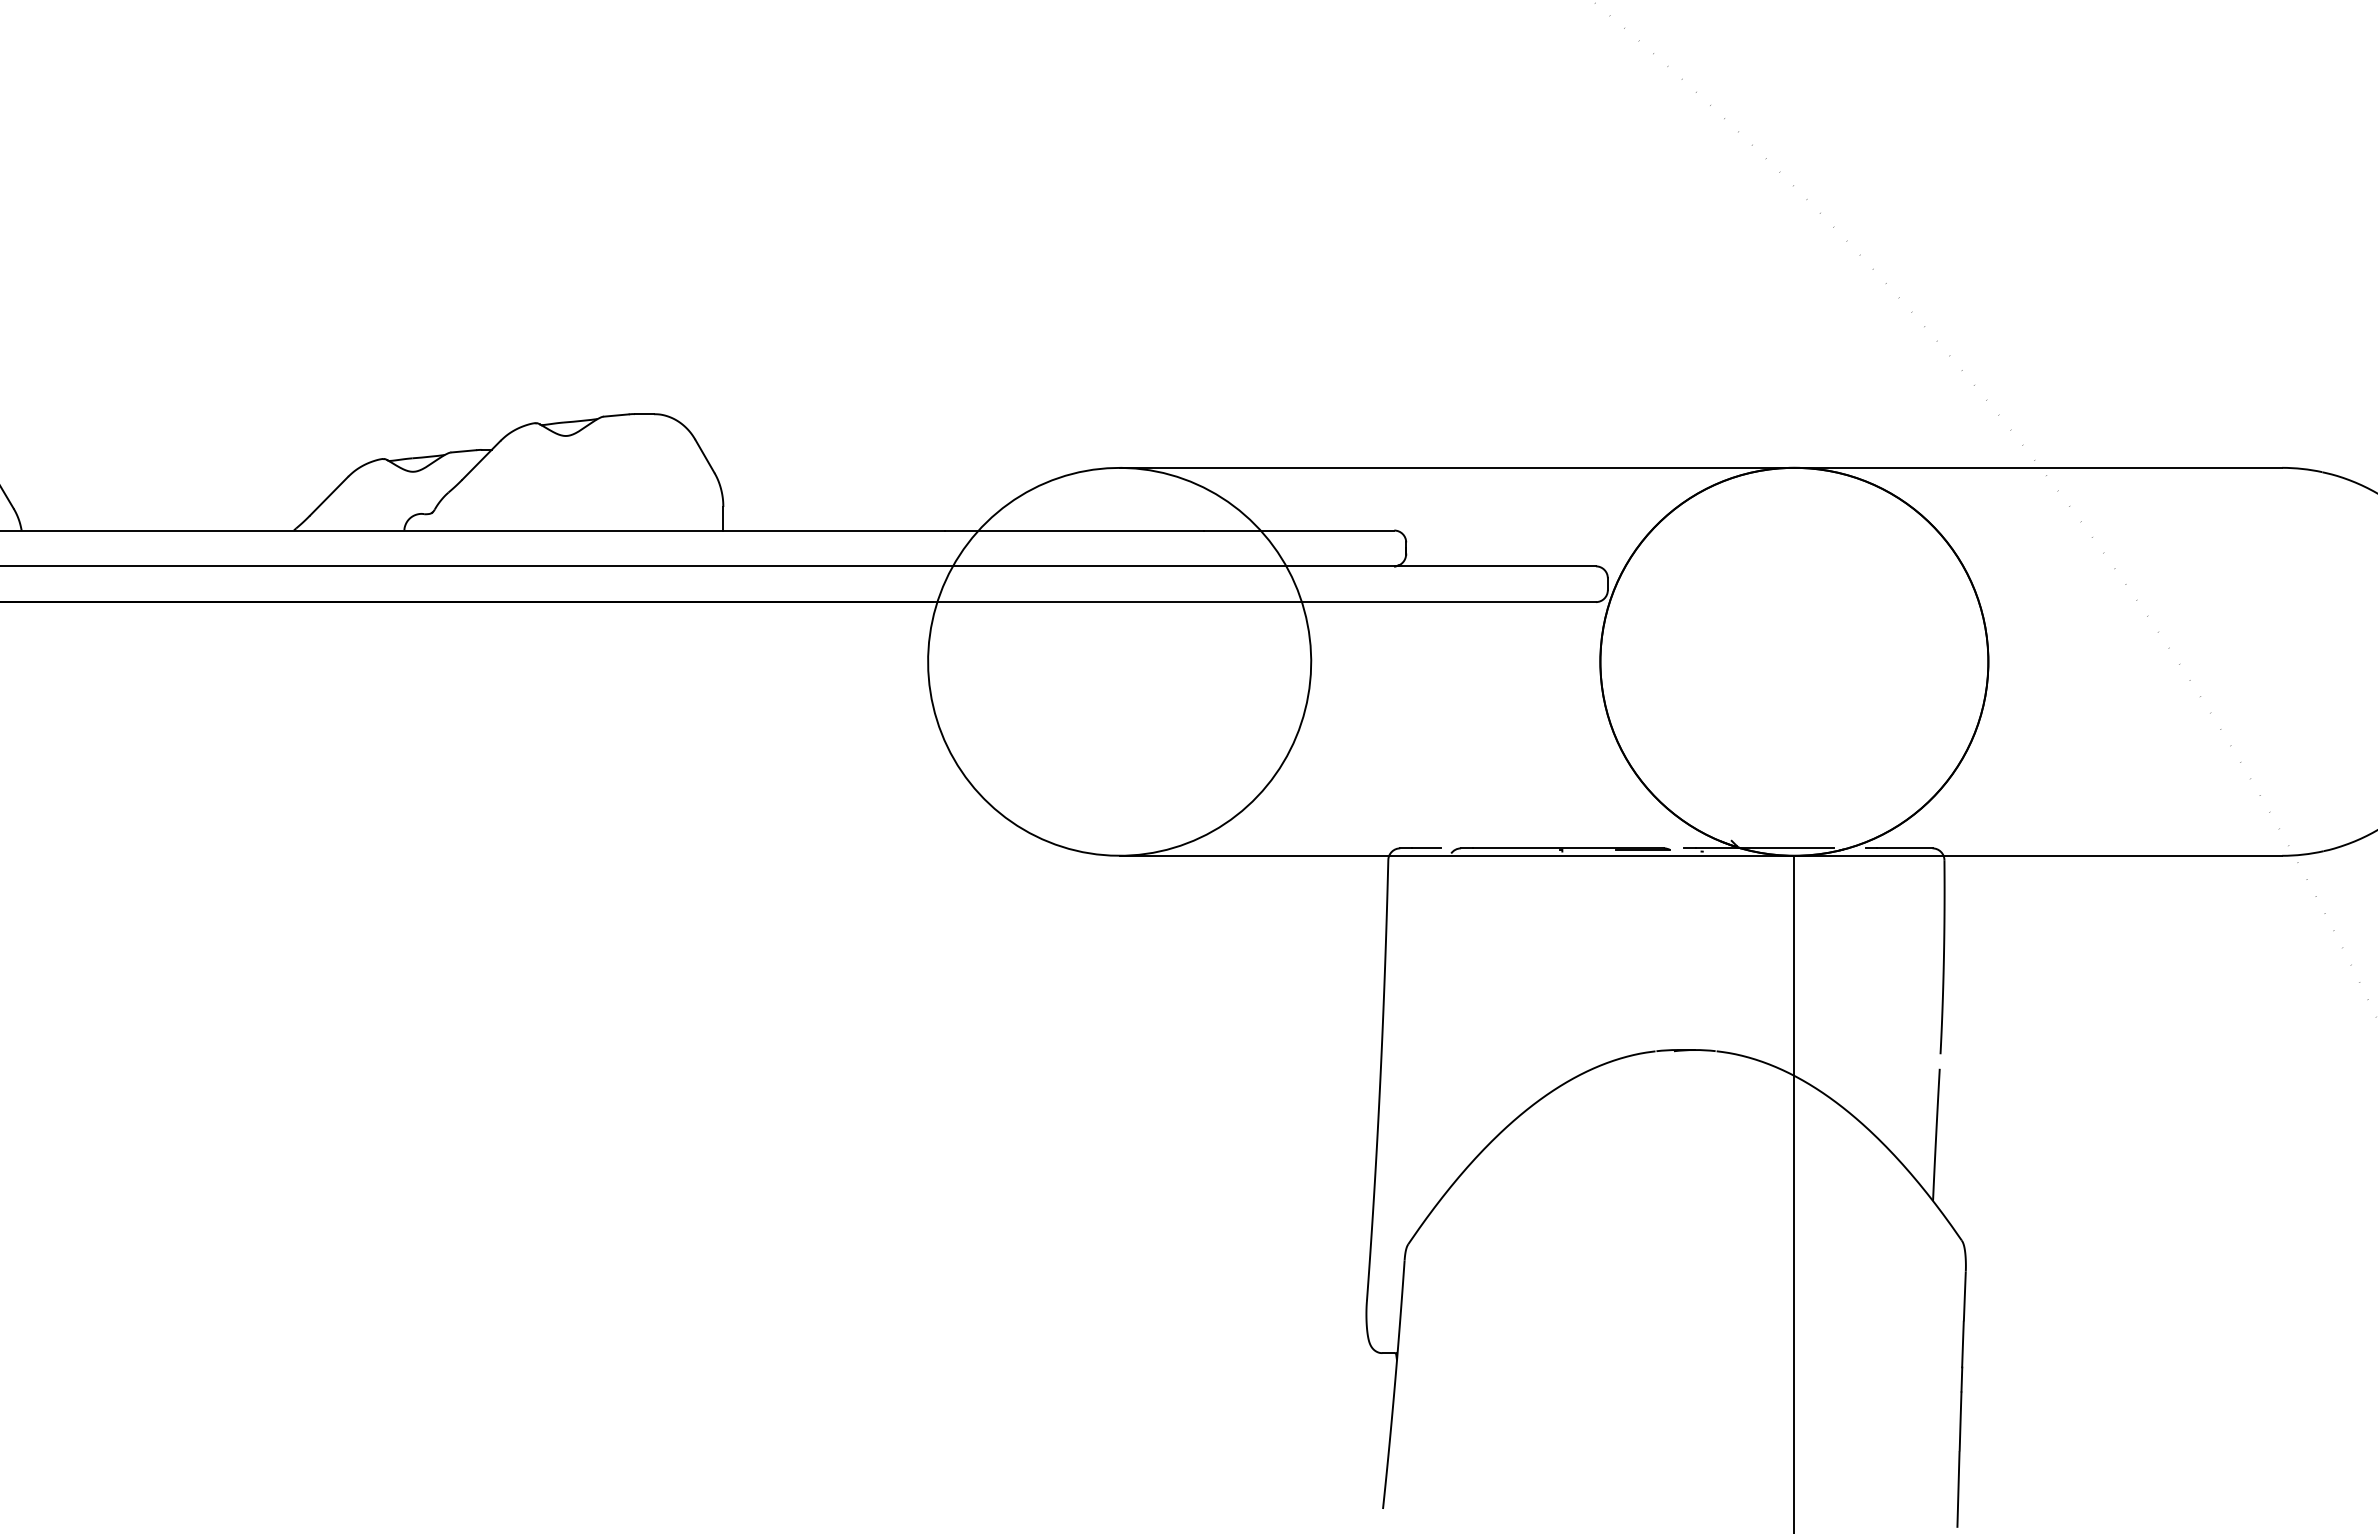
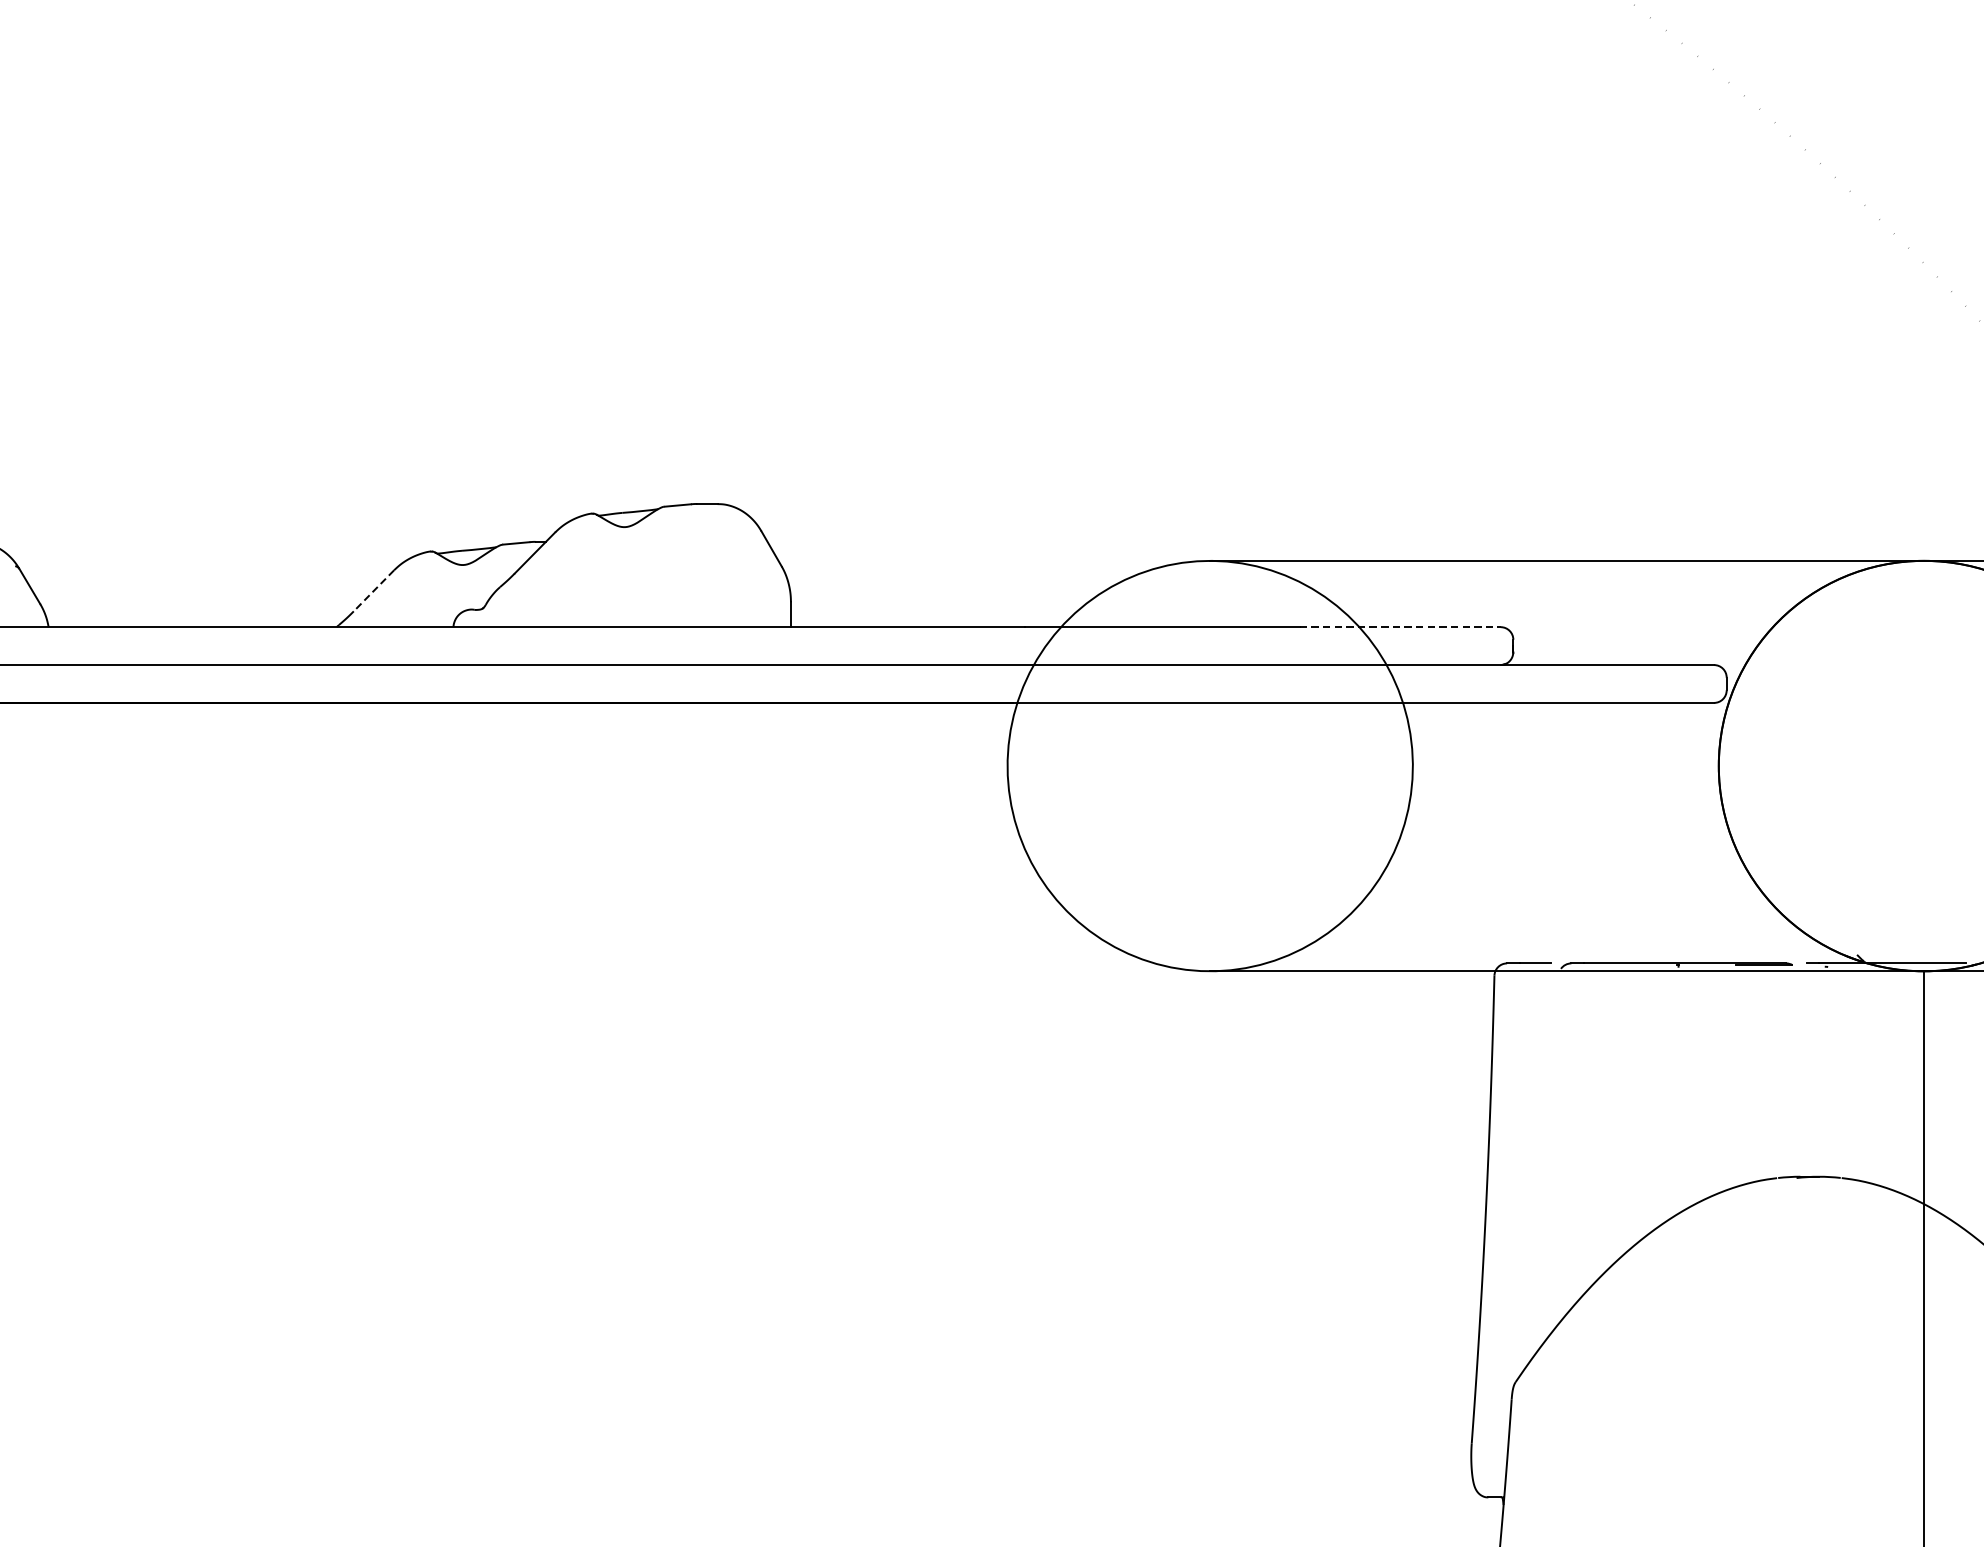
line: (328, 496) -> (373, 591), solid -> dashed
line: (1299, 530) -> (1400, 627), solid -> dashed

